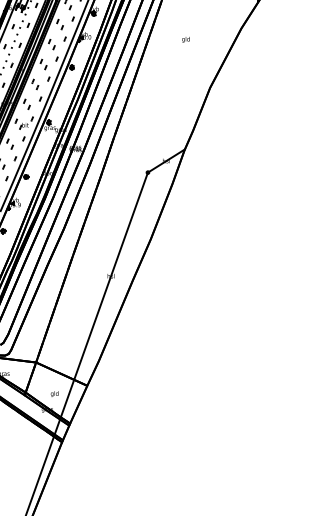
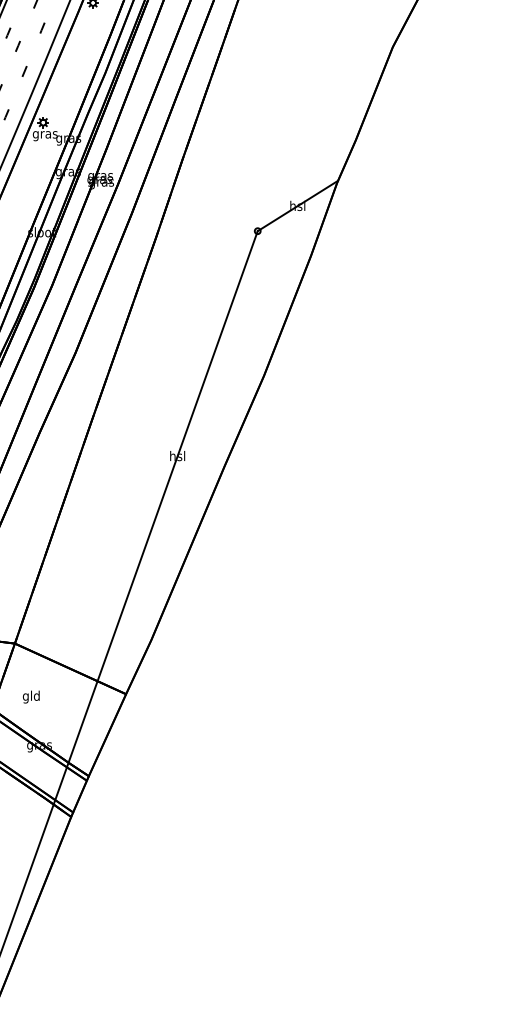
text: (54, 393) -> (30, 695), moved

